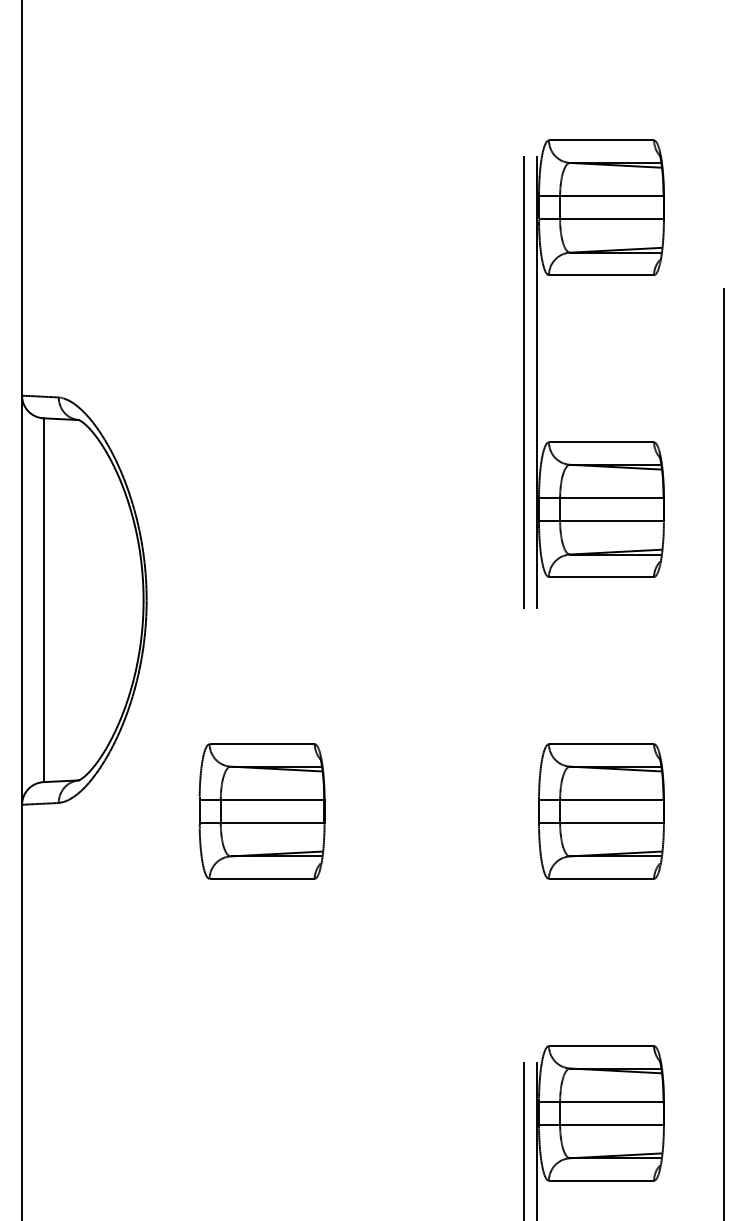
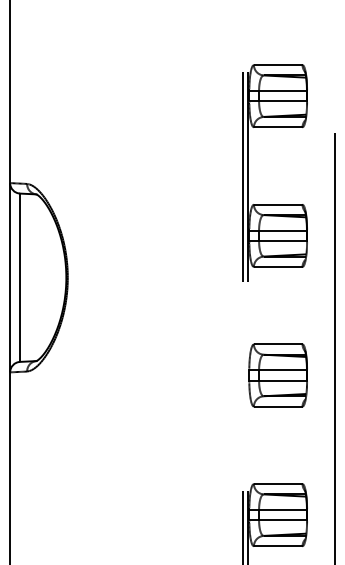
part: (260, 811) -> (120, 375), removed

